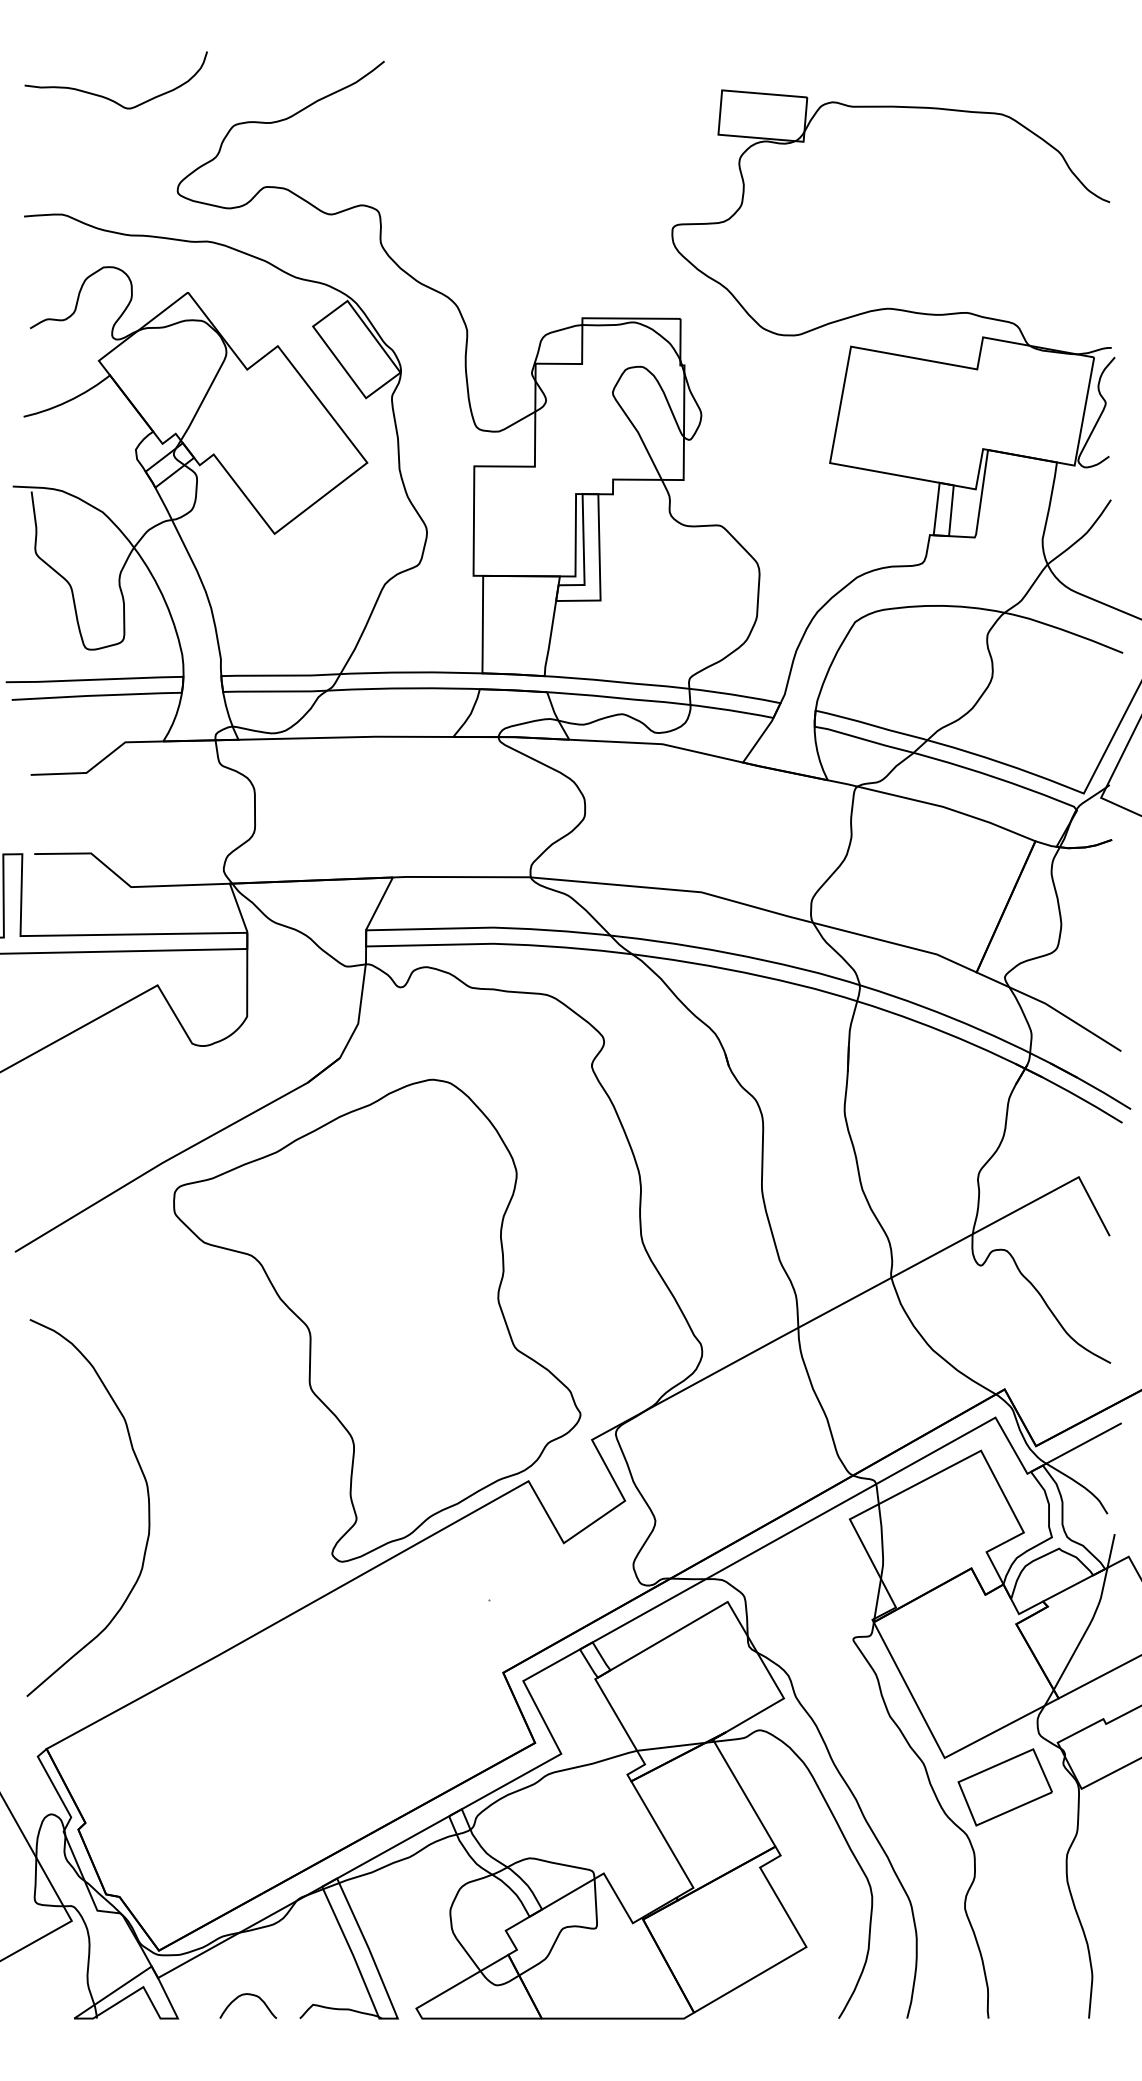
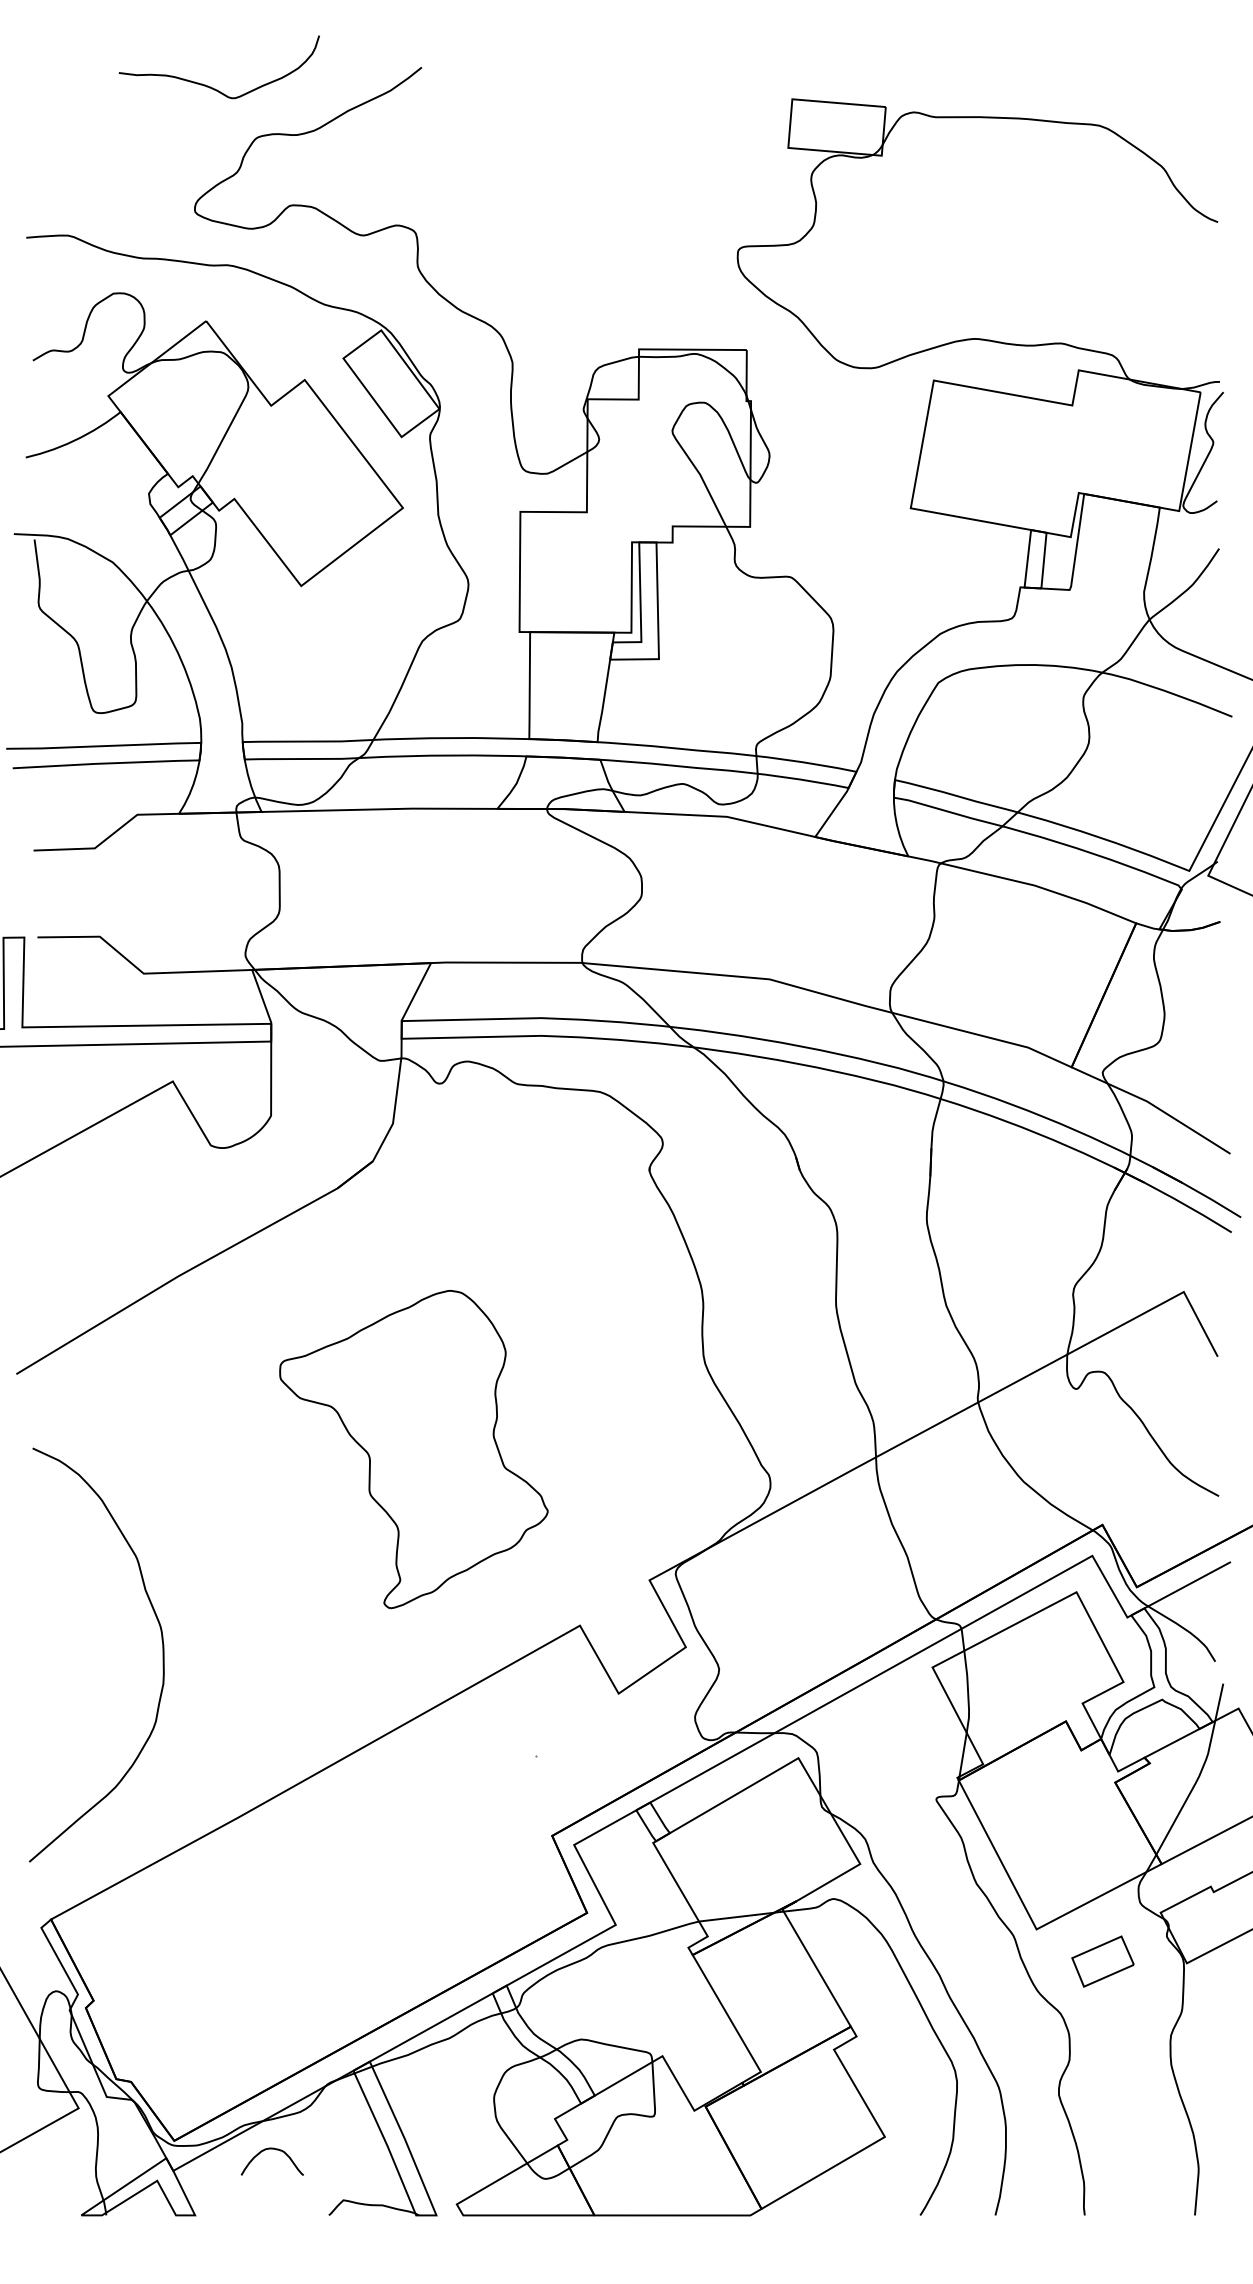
curve: (106, 96) -> (208, 85), moved
part: (376, 1320) -> (413, 1449), size x0.6
part: (1004, 1787) -> (1102, 1961), size x0.6
curve: (247, 1994) -> (271, 2149), moved

